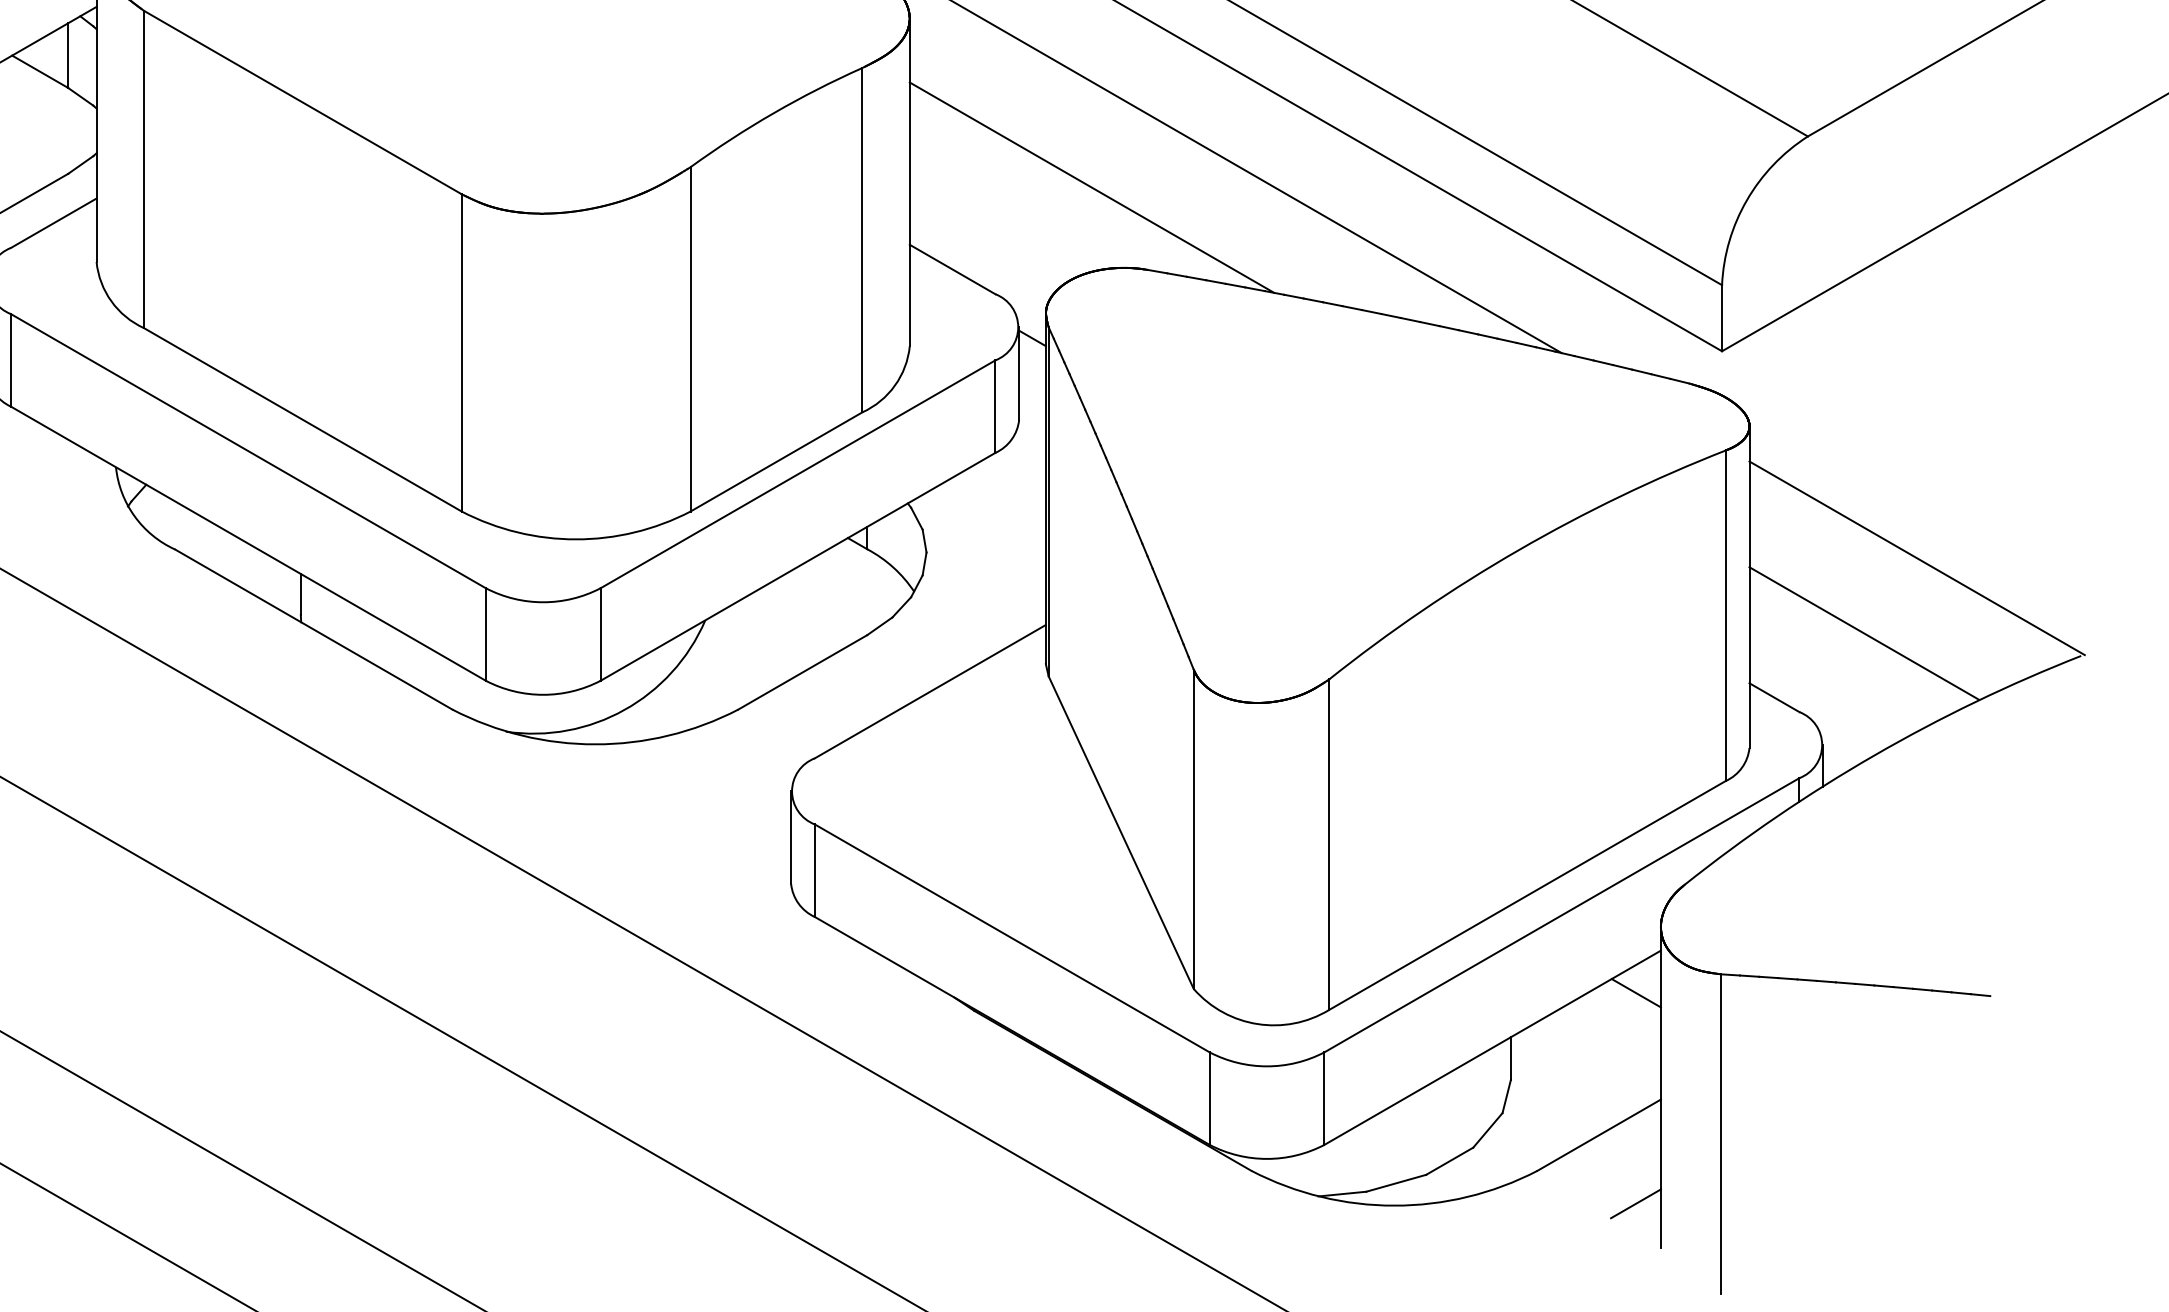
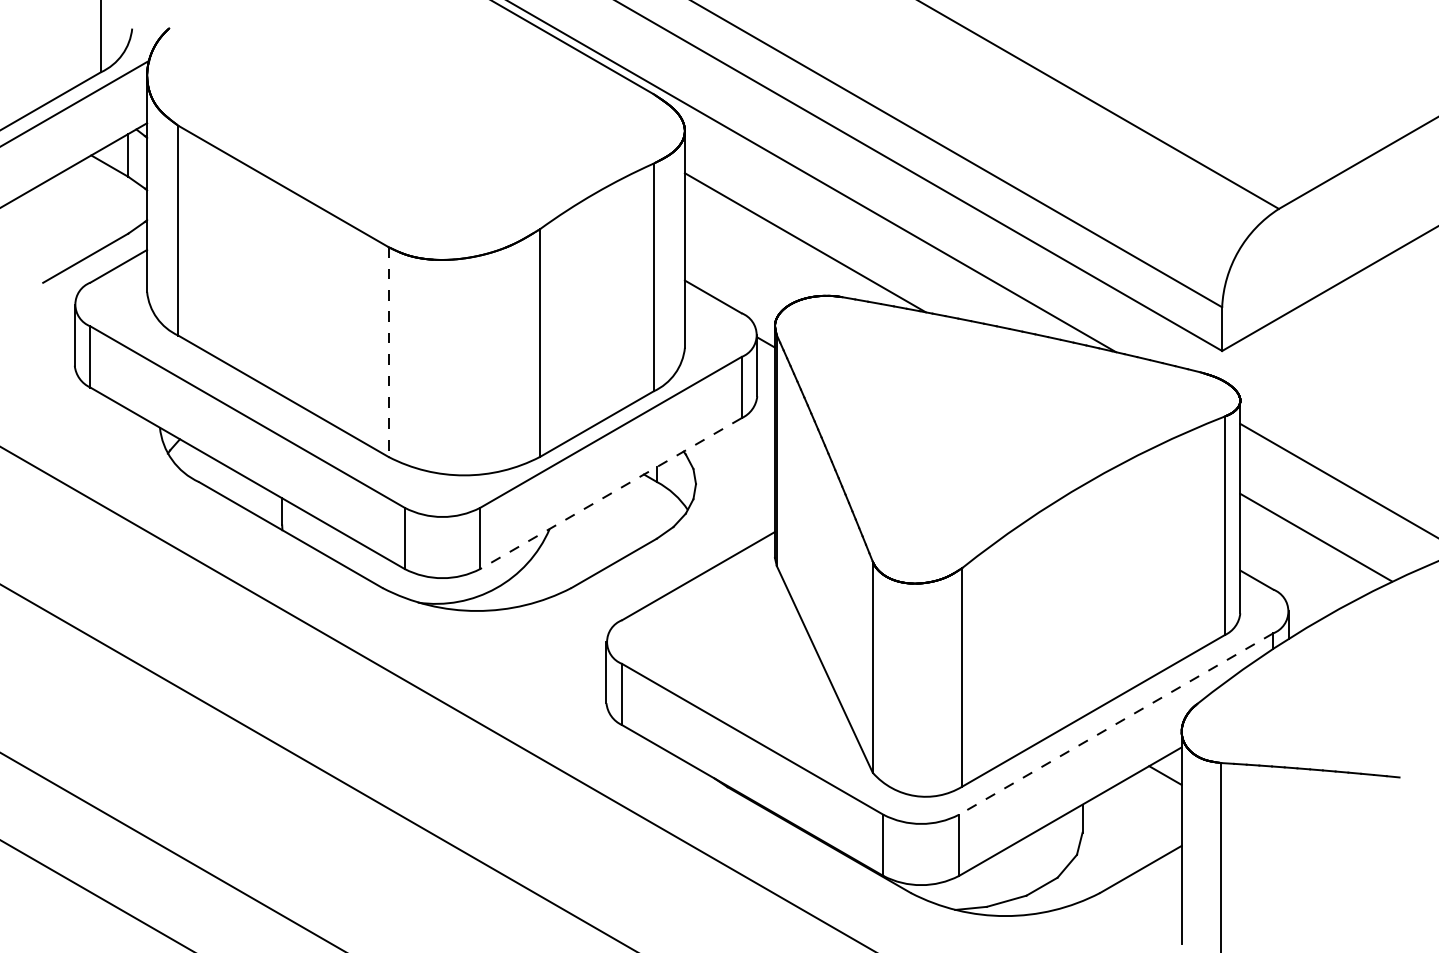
line: (461, 353) -> (388, 352), solid -> dashed
line: (797, 566) -> (610, 493), solid -> dashed
line: (1560, 916) -> (1115, 724), solid -> dashed
line: (1634, 1203) -> (1164, 914), removed

